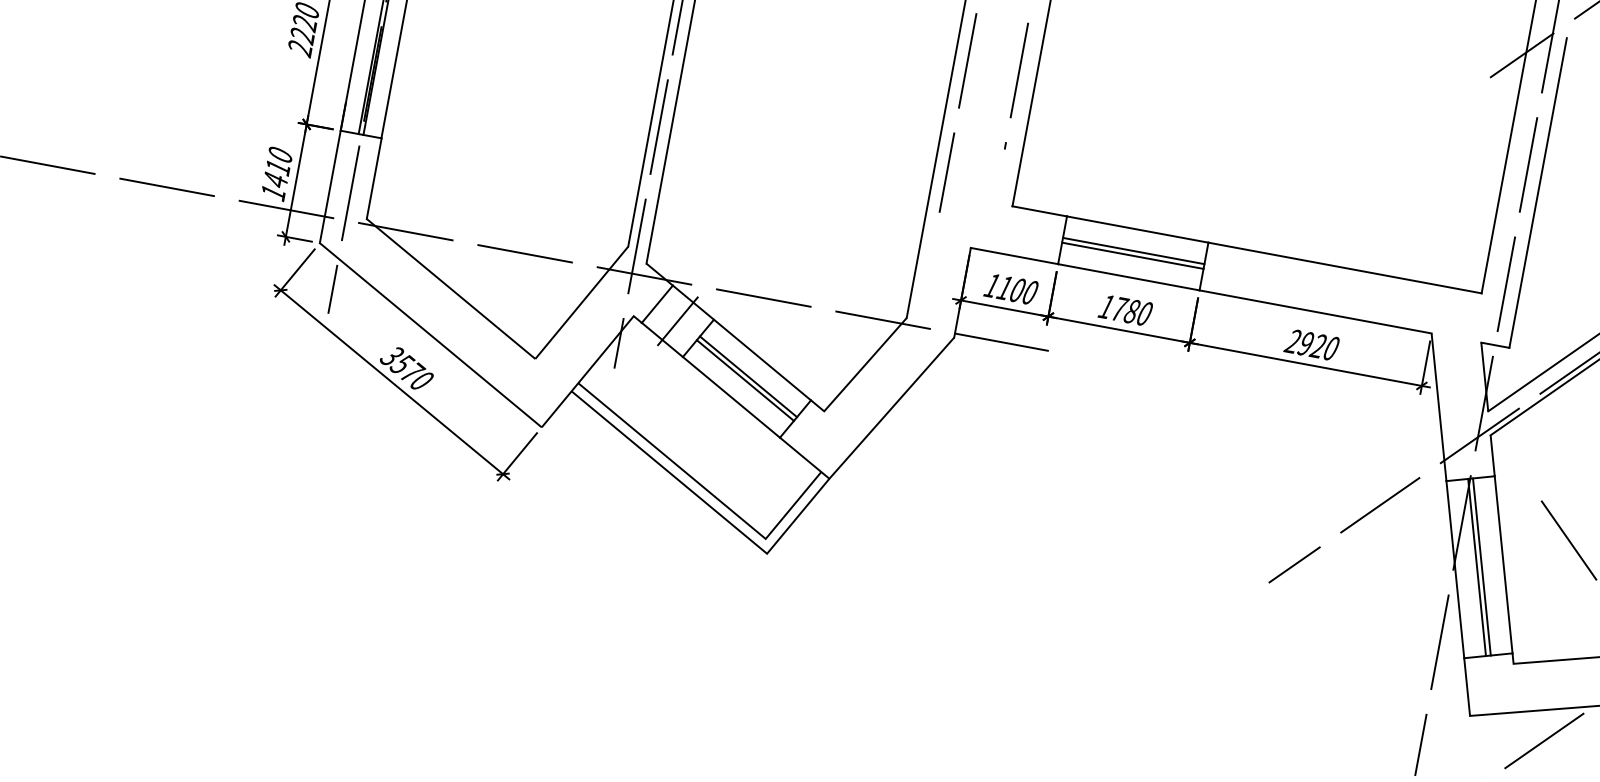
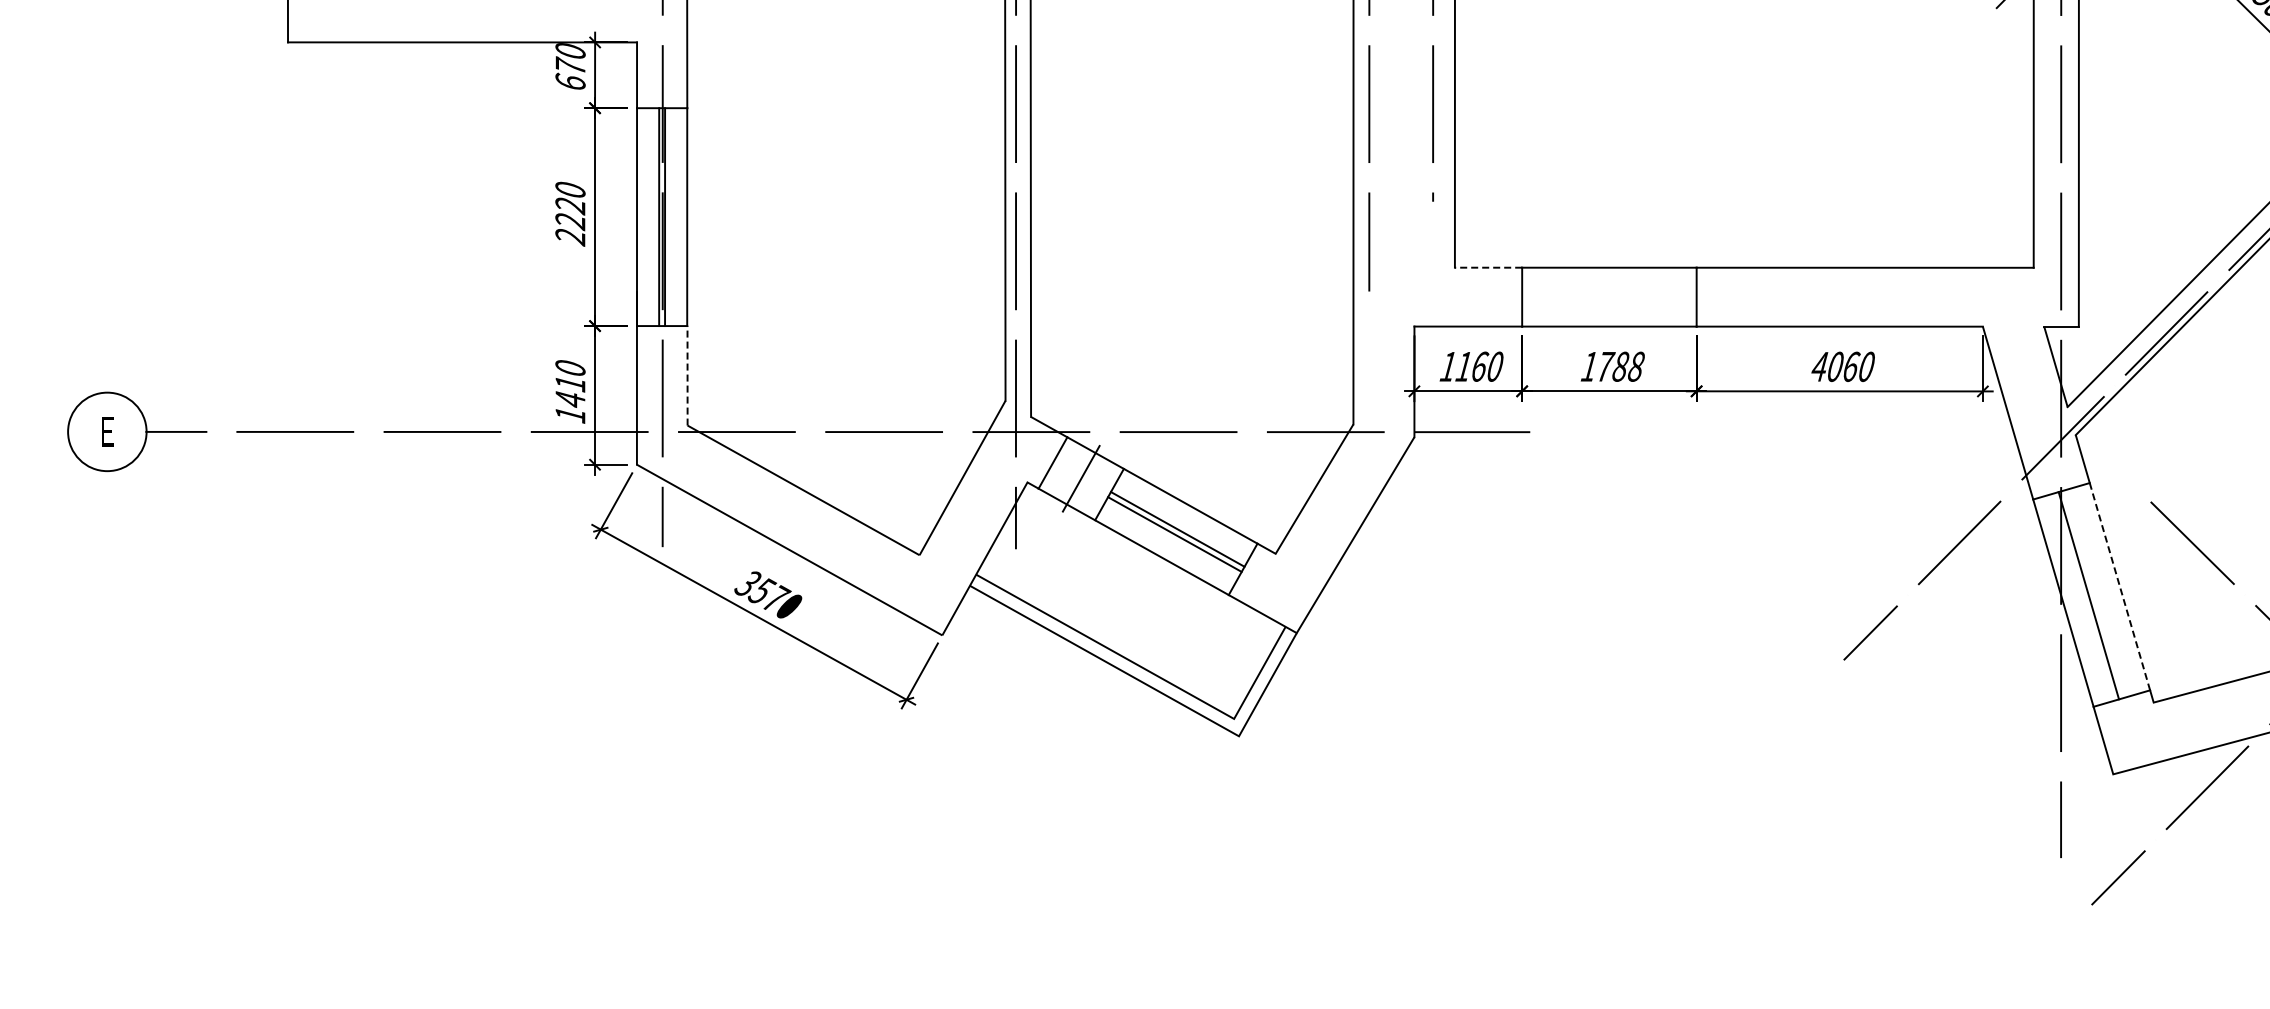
line: (374, 178) -> (687, 375), solid -> dashed
line: (1039, 211) -> (1488, 267), solid -> dashed
line: (1133, 251) -> (1609, 294), removed
line: (1132, 256) -> (1609, 300), removed
text: (1018, 290) -> (1480, 366), 1100 -> 1160
text: (1144, 313) -> (1636, 366), 1780 -> 1788
text: (1305, 343) -> (1834, 366), 2920 -> 4060
line: (1503, 564) -> (2119, 586), solid -> dashed
line: (1481, 566) -> (2094, 593), removed

